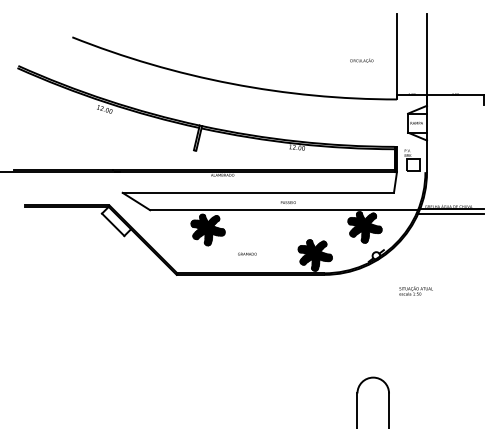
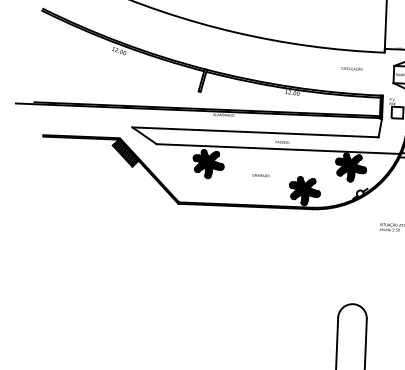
text: (361, 60) -> (351, 68), moved
hatch: (115, 220) -> (124, 152), added
text: (247, 253) -> (261, 174), moved

